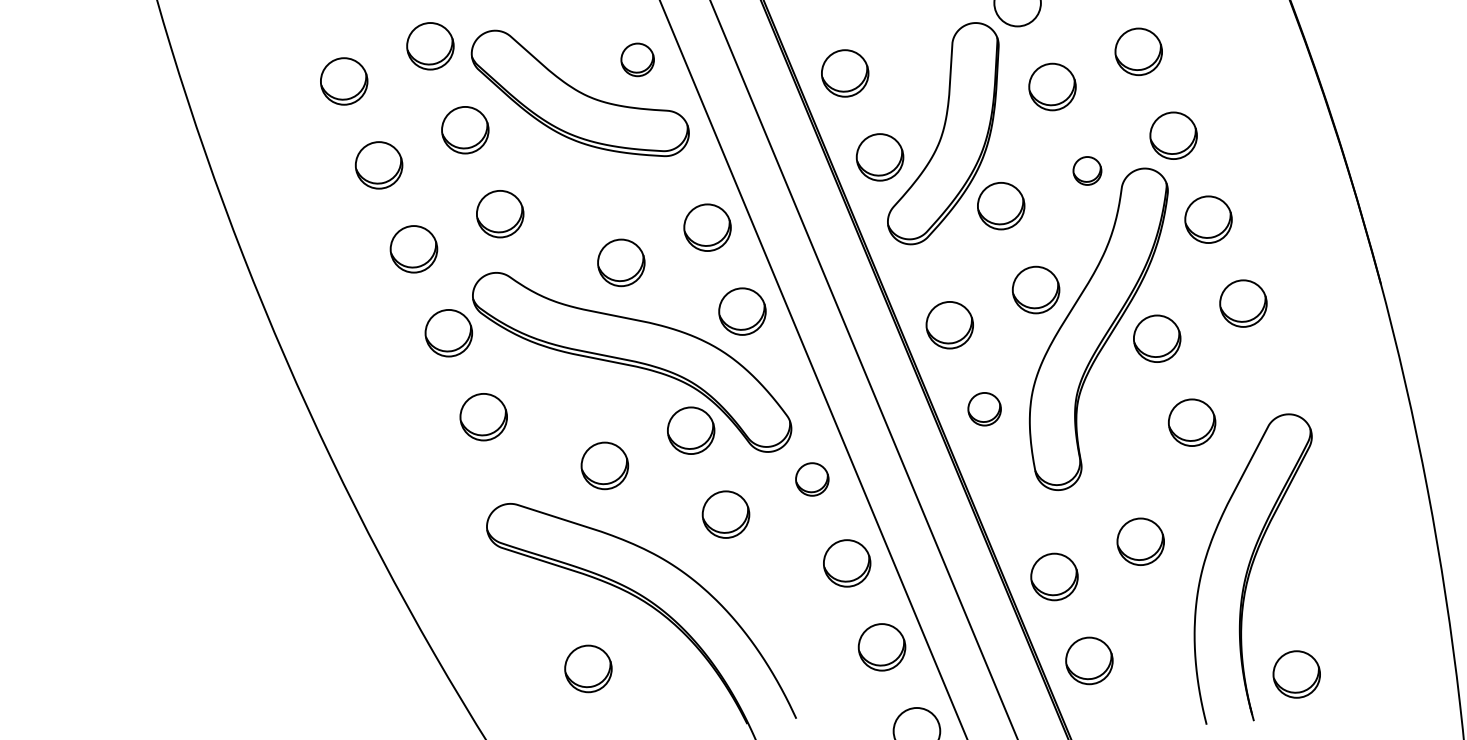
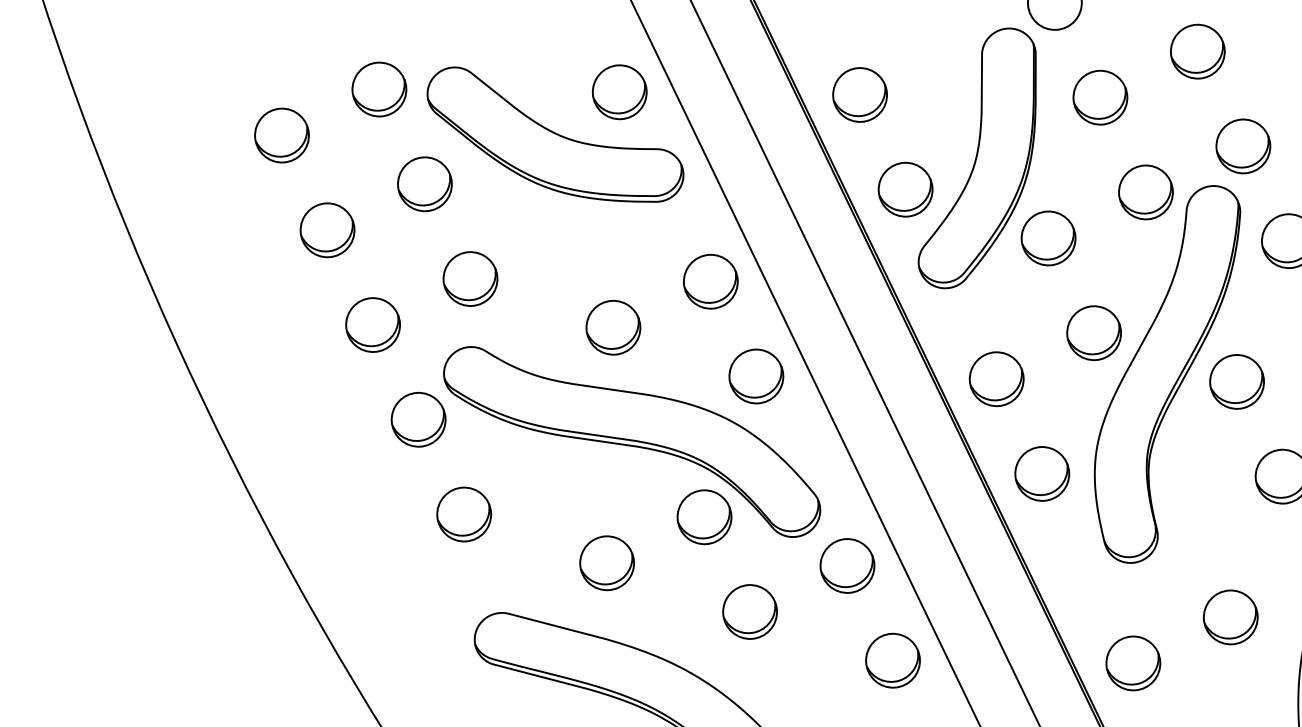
part: (637, 59) -> (619, 91), size x1.43
part: (1087, 170) -> (1146, 191), size x1.67
part: (984, 409) -> (1042, 474), size x1.43
part: (812, 479) -> (847, 565), size x1.43

